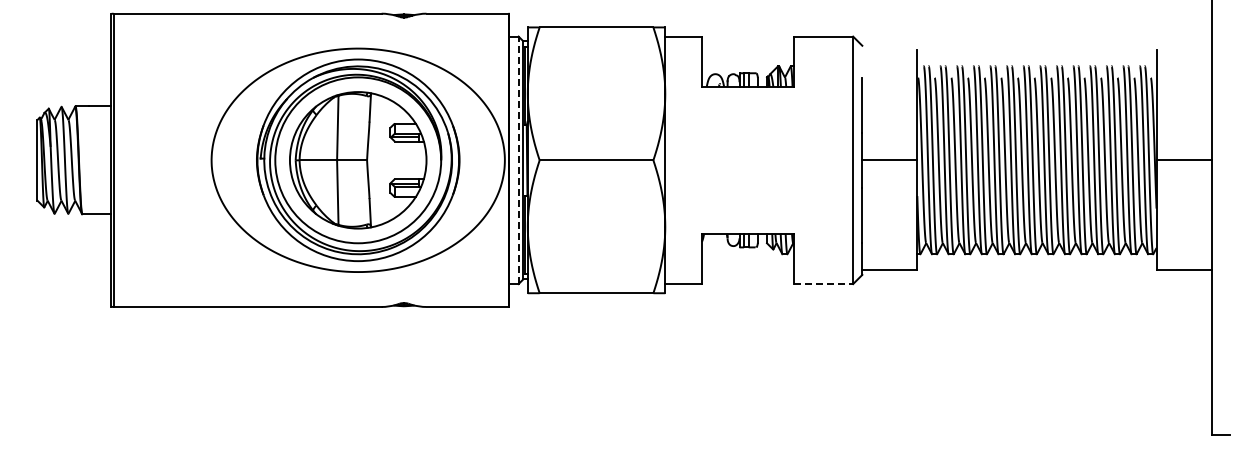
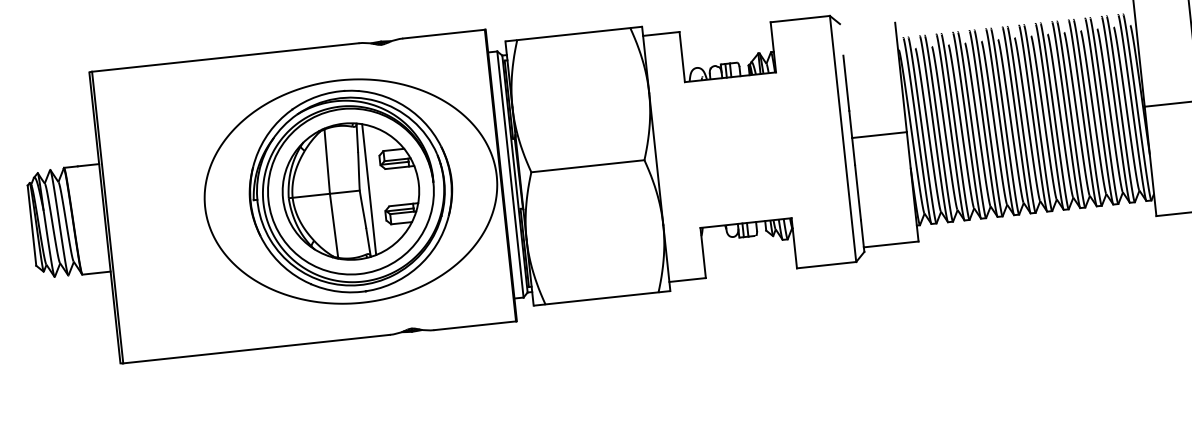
line: (376, 160) -> (369, 189), added
line: (518, 160) -> (510, 174), dashed -> solid
line: (823, 284) -> (826, 265), dashed -> solid

